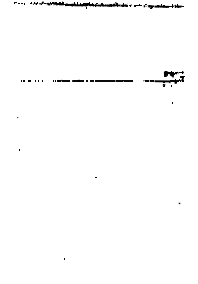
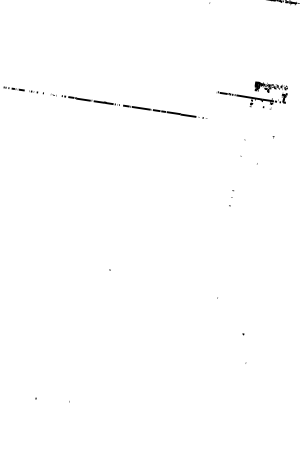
part: (163, 78) -> (252, 93), moved

